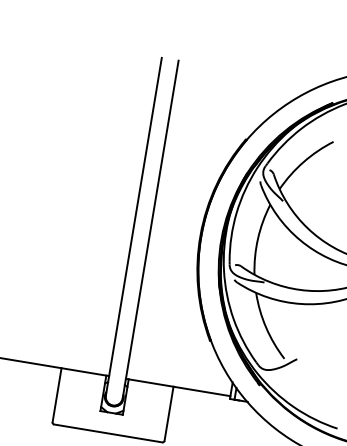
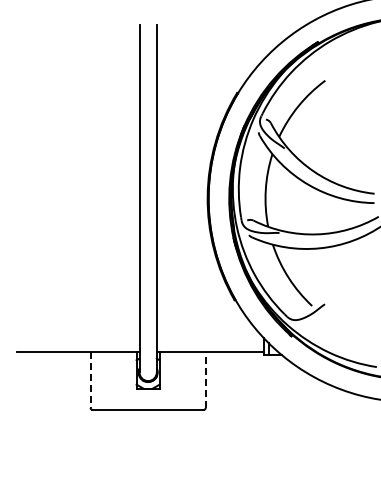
line: (56, 395) -> (90, 380), solid -> dashed
line: (168, 414) -> (205, 380), solid -> dashed

